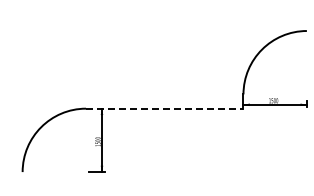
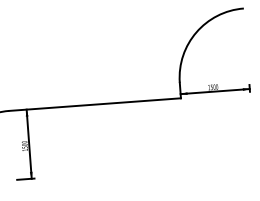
line: (164, 108) -> (94, 104), dashed -> solid

